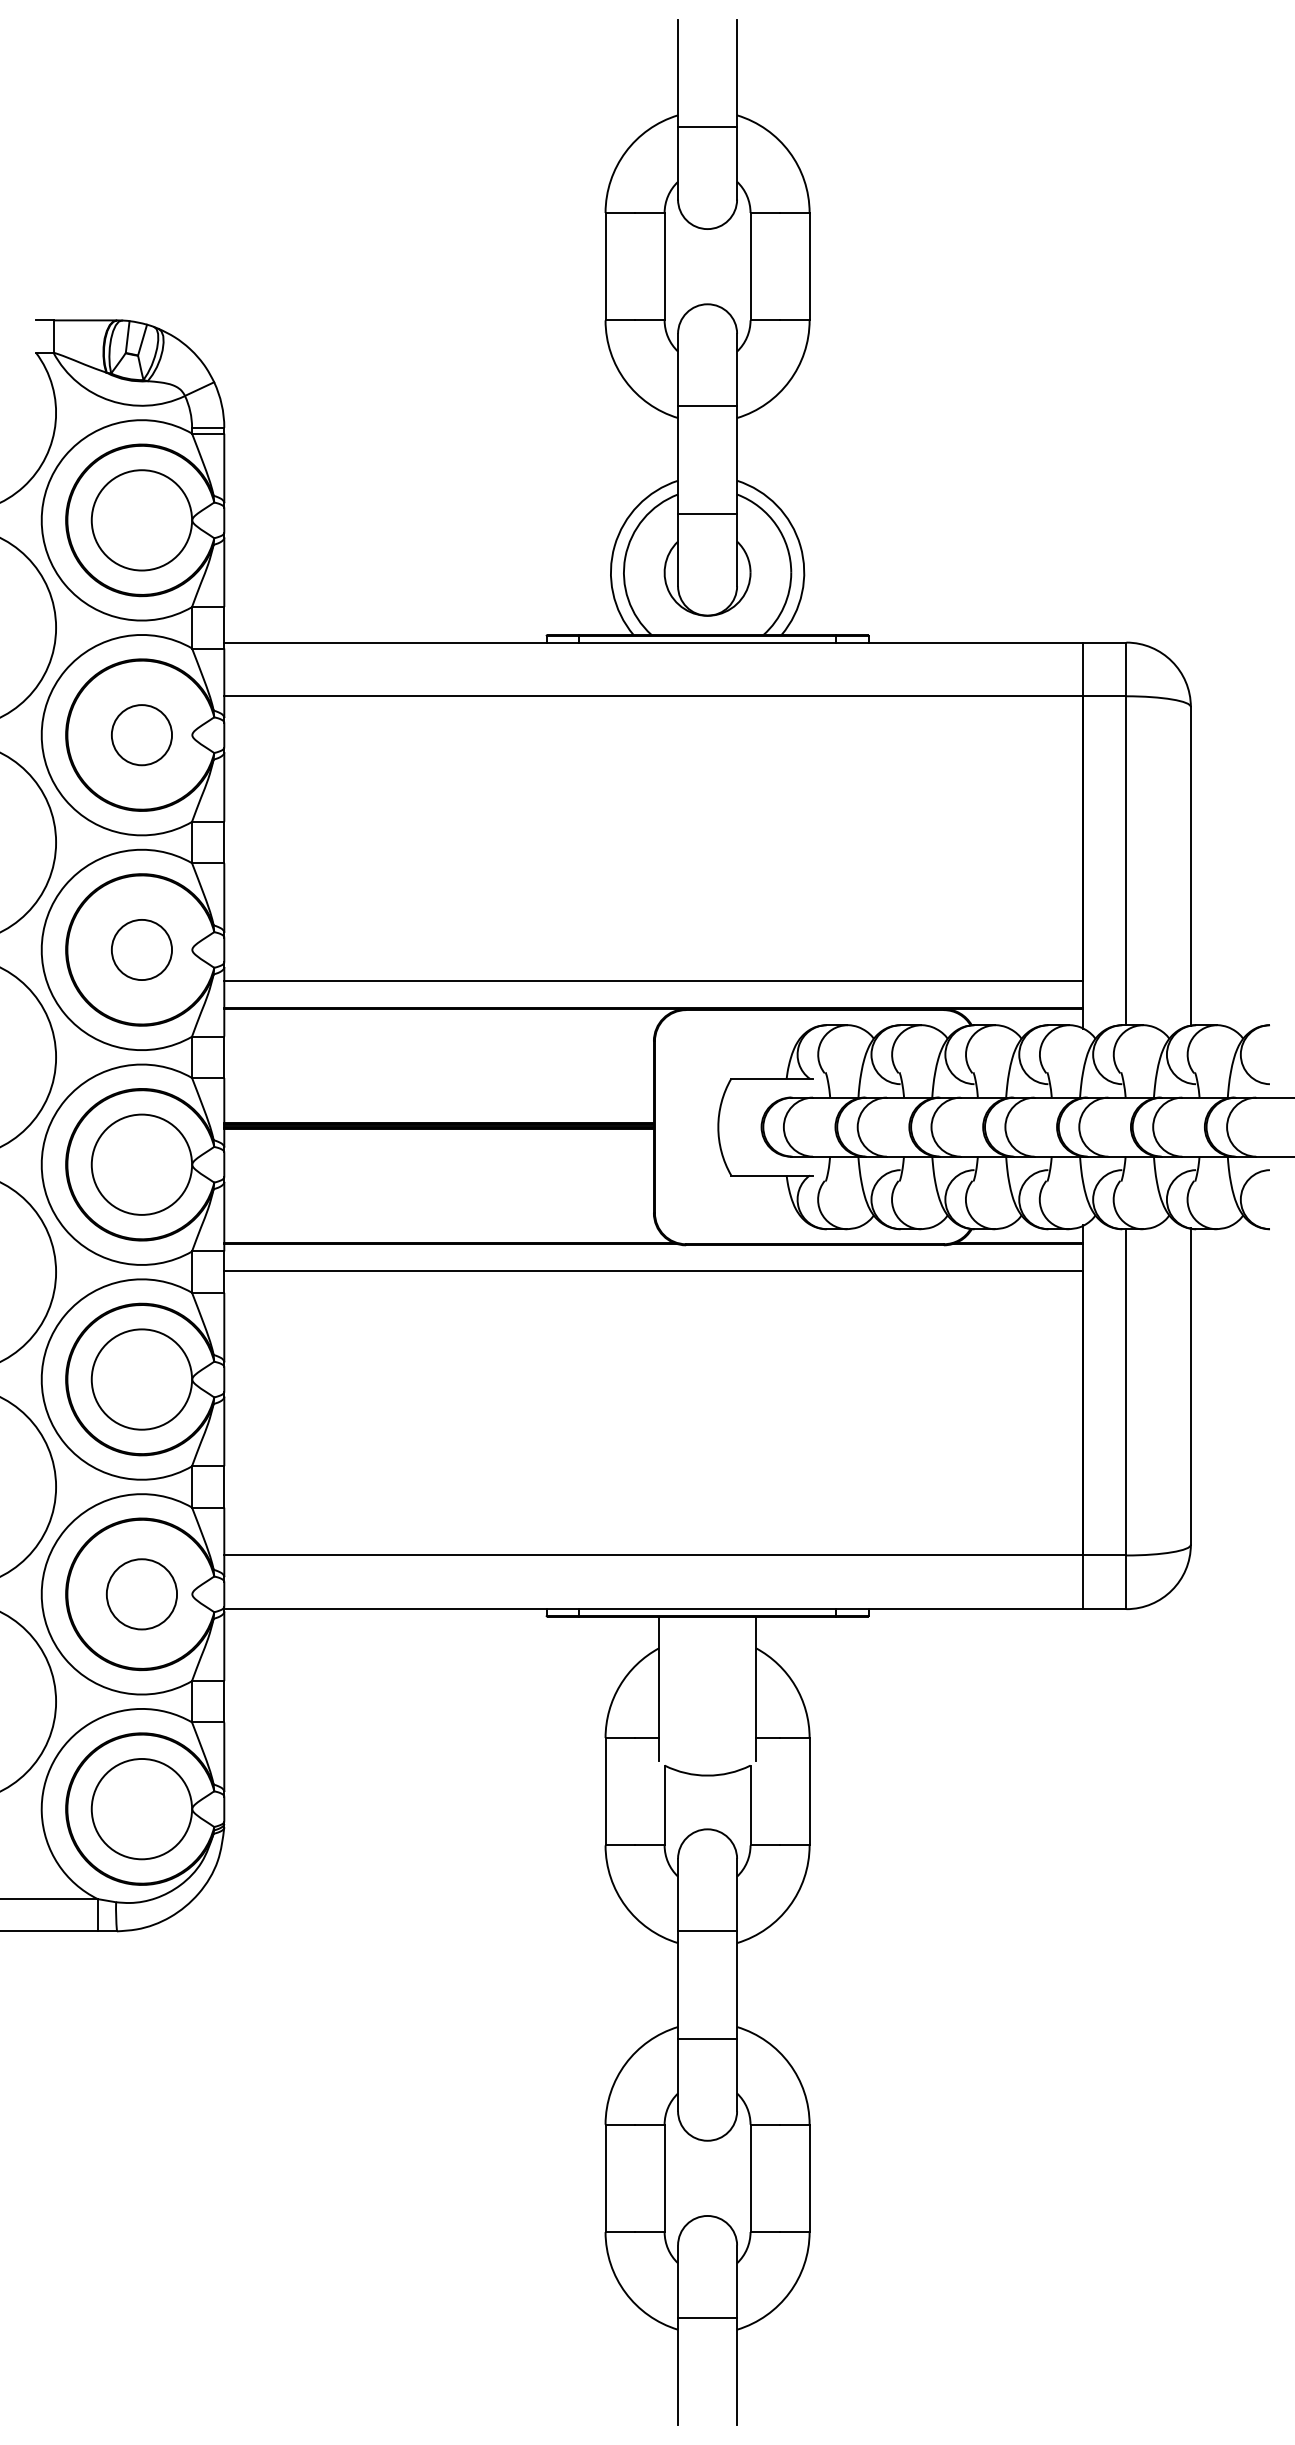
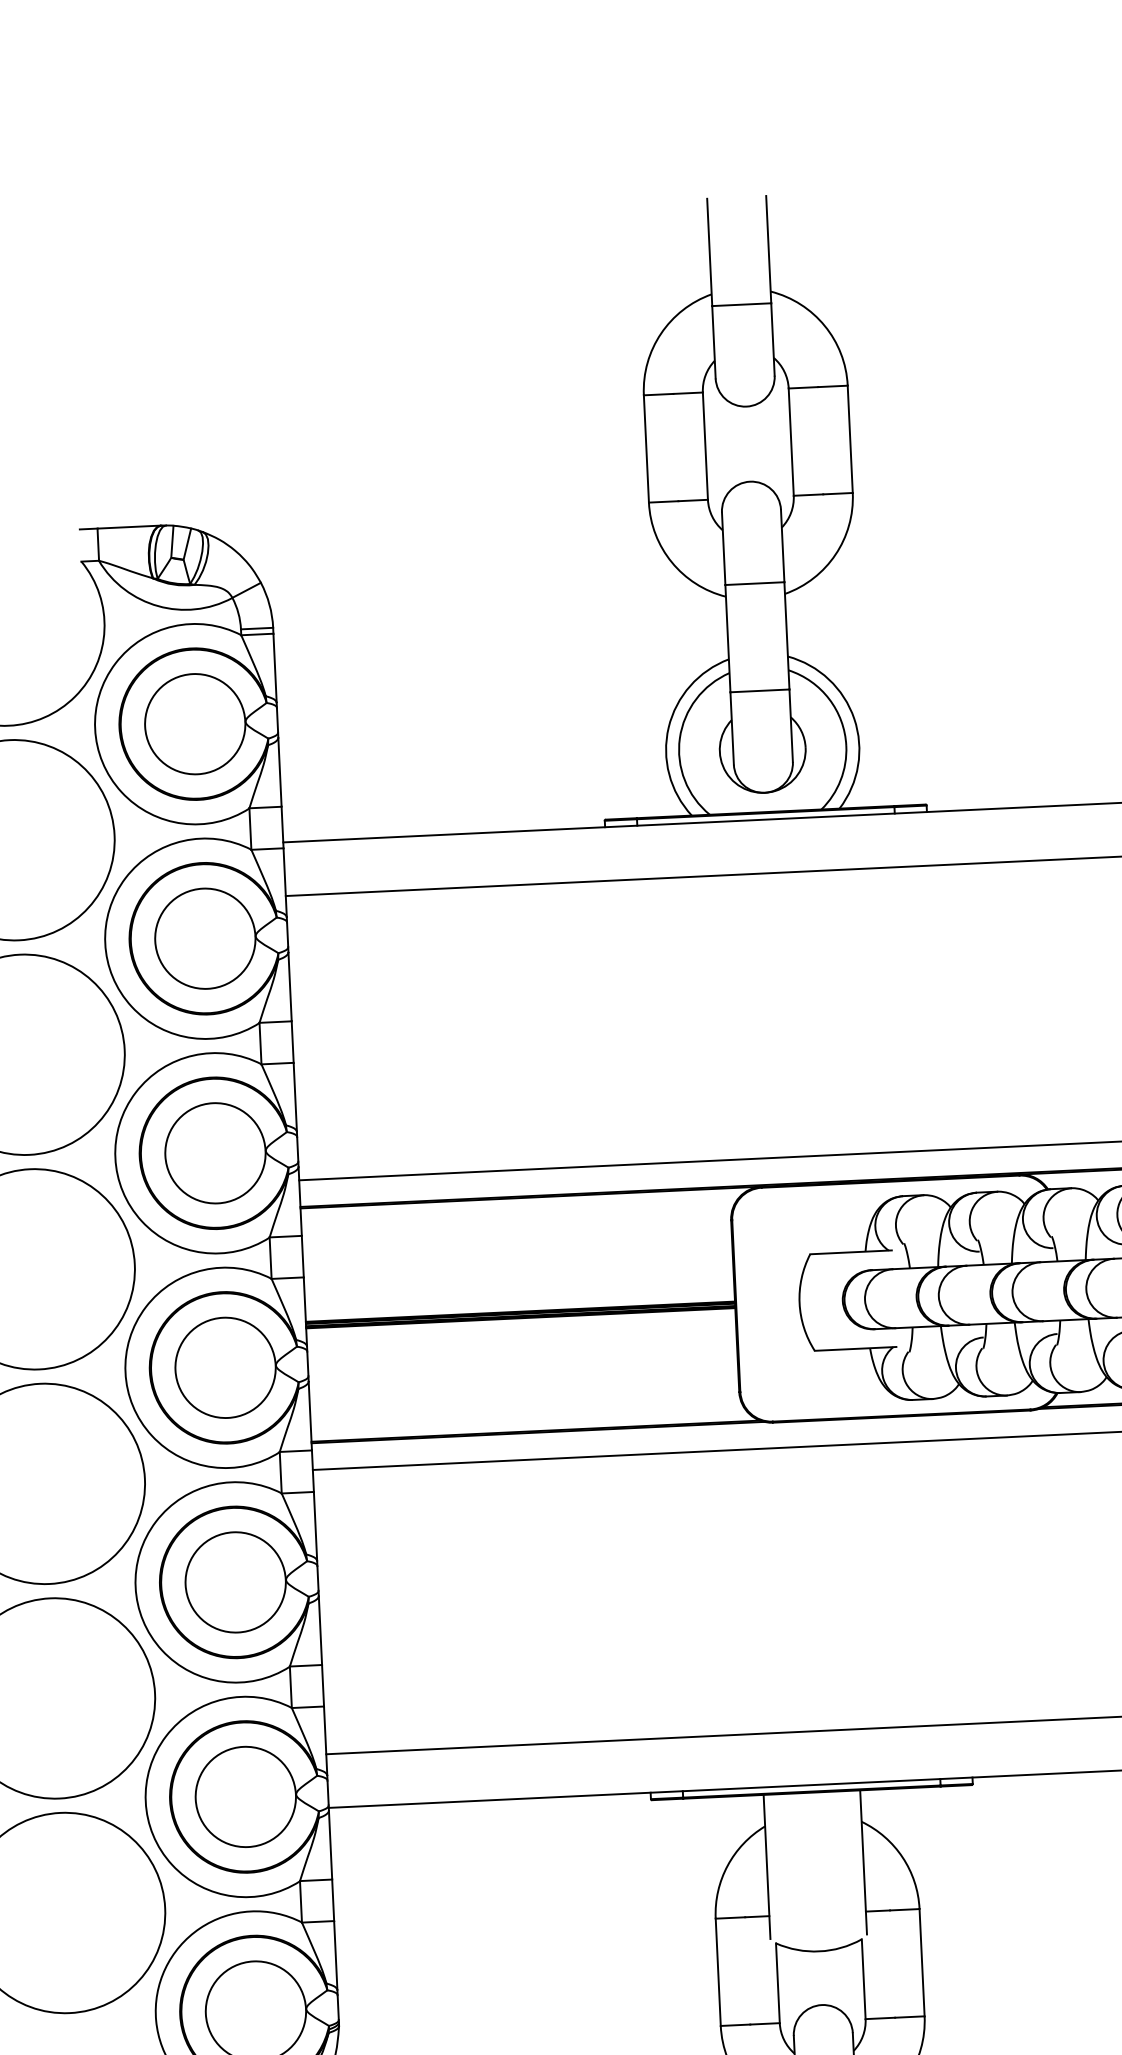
circle: (141, 735) -> (204, 939), size x1.67
circle: (141, 949) -> (215, 1152), size x1.67
circle: (141, 1594) -> (245, 1797), size x1.43

